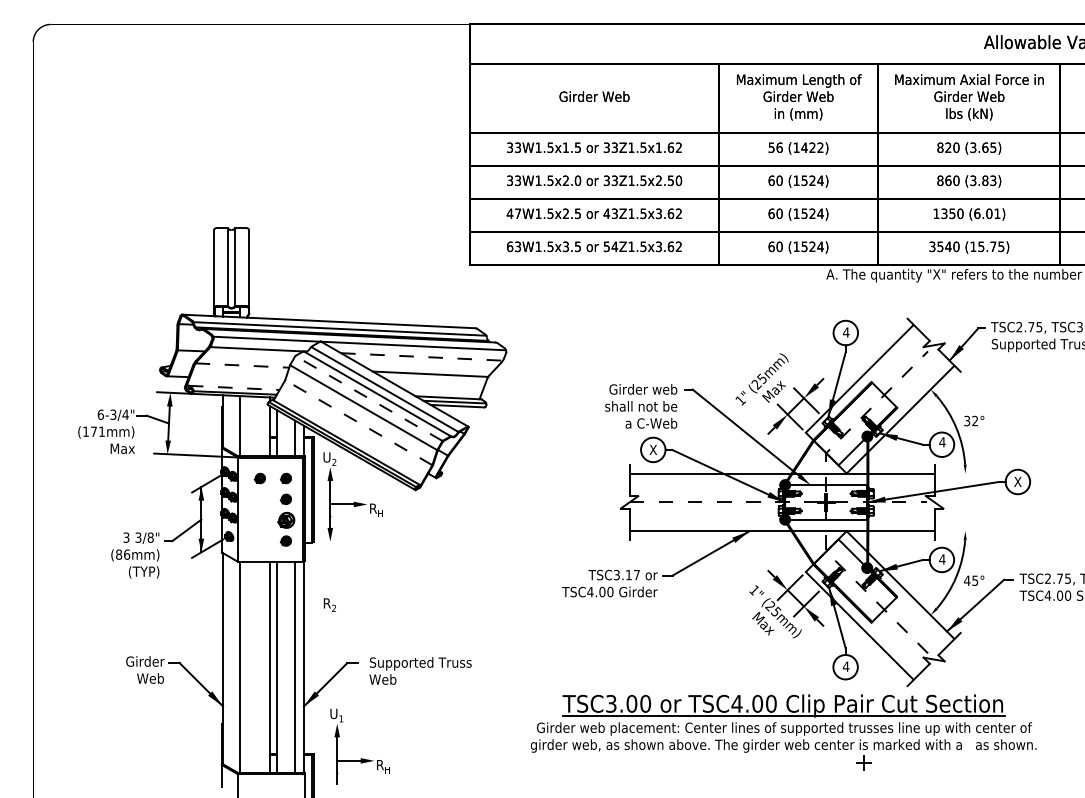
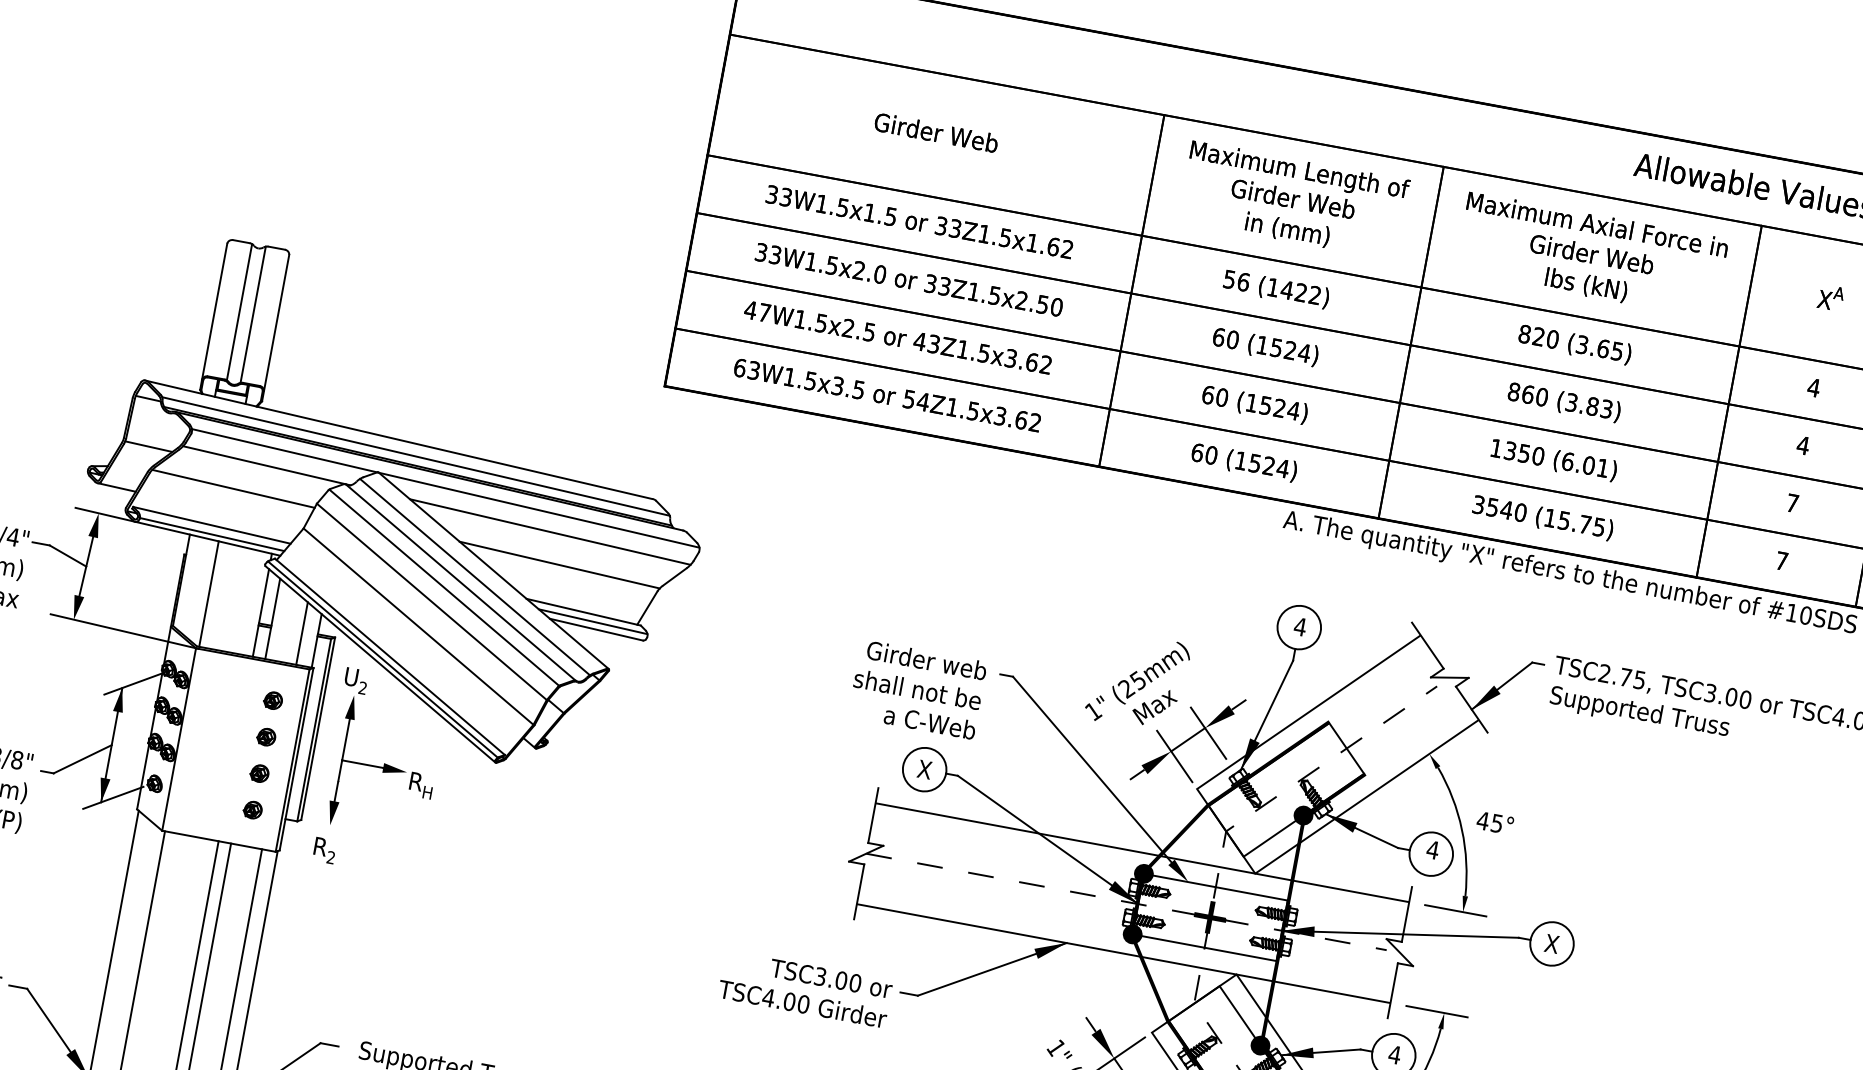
line: (422, 356) -> (551, 531), dashed -> solid
line: (242, 365) -> (233, 488), dashed -> solid
line: (234, 387) -> (212, 524), dashed -> solid
line: (369, 398) -> (445, 587), dashed -> solid
text: (971, 420) -> (1490, 821), 32° -> 45°
line: (358, 422) -> (418, 626), dashed -> solid
line: (960, 473) -> (1454, 910), added
part: (259, 478) -> (226, 691), removed
part: (285, 519) -> (258, 772), size x0.62
line: (960, 531) -> (1435, 1011), added
text: (632, 574) -> (847, 980), TSC3.17 -> TSC3.00
text: (329, 604) -> (324, 849), moved

